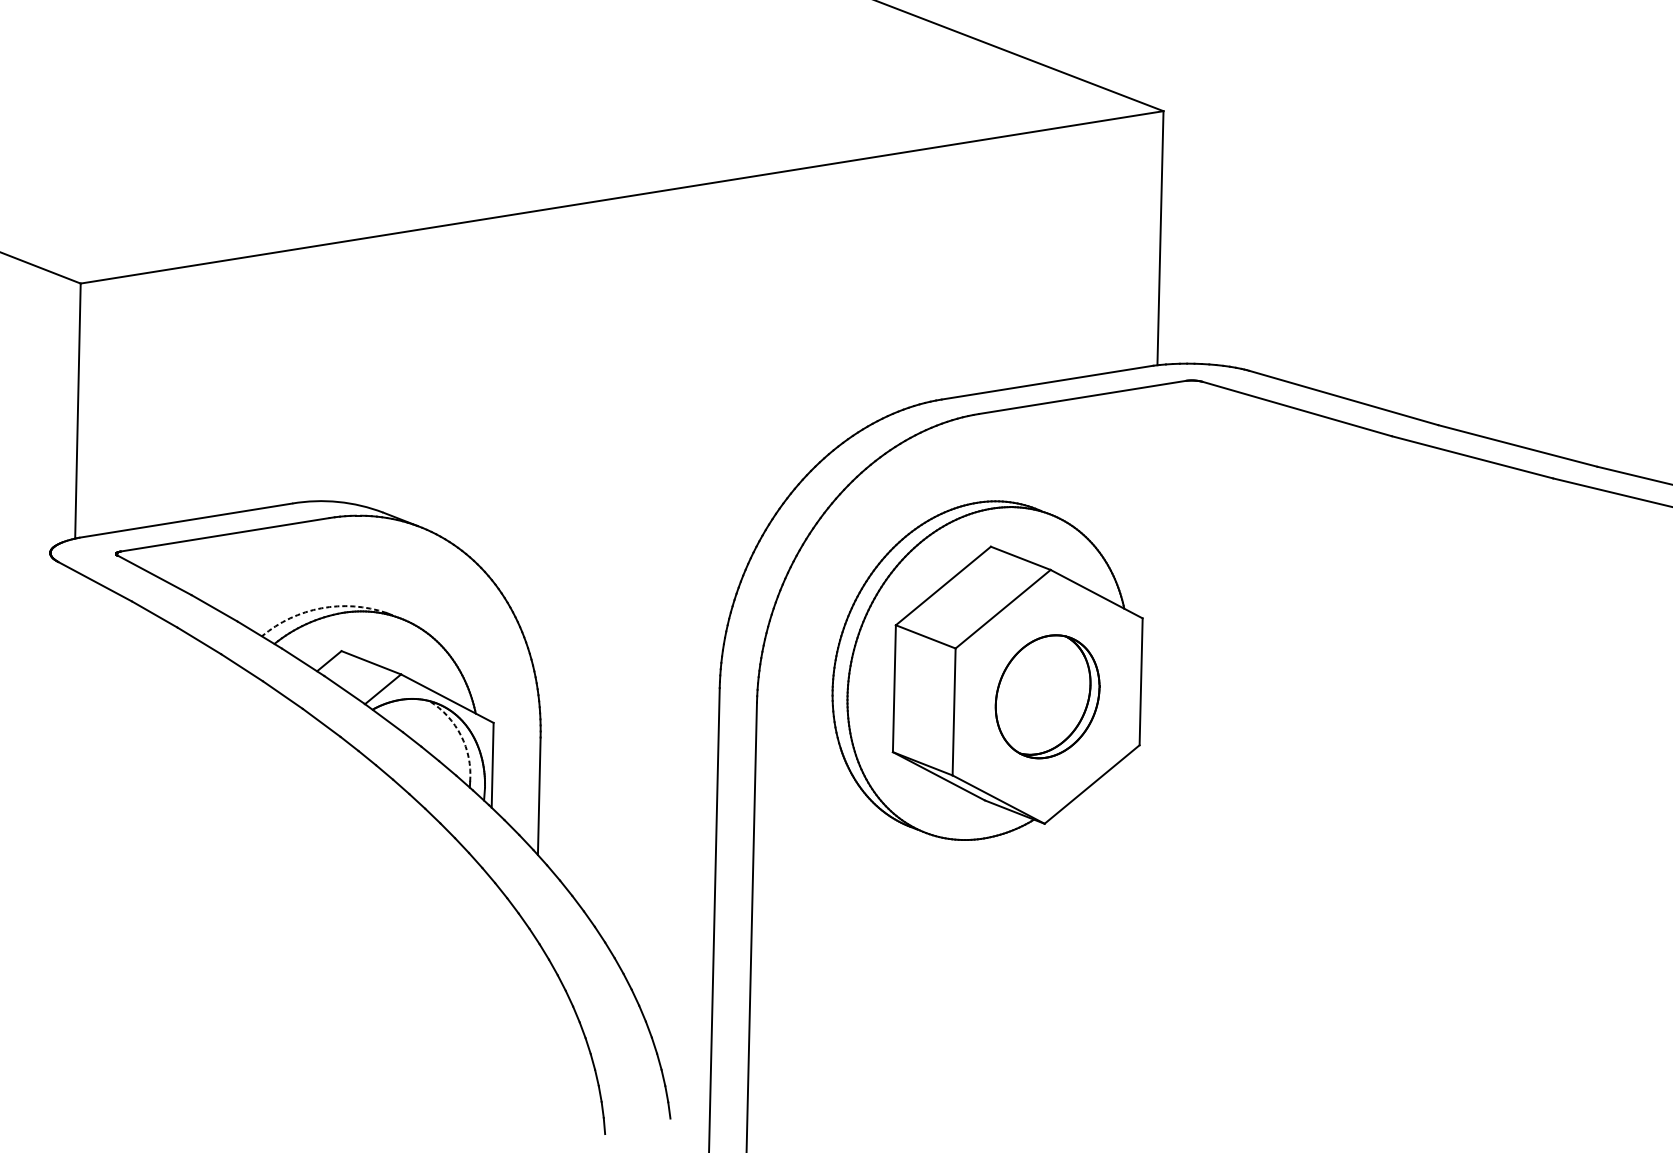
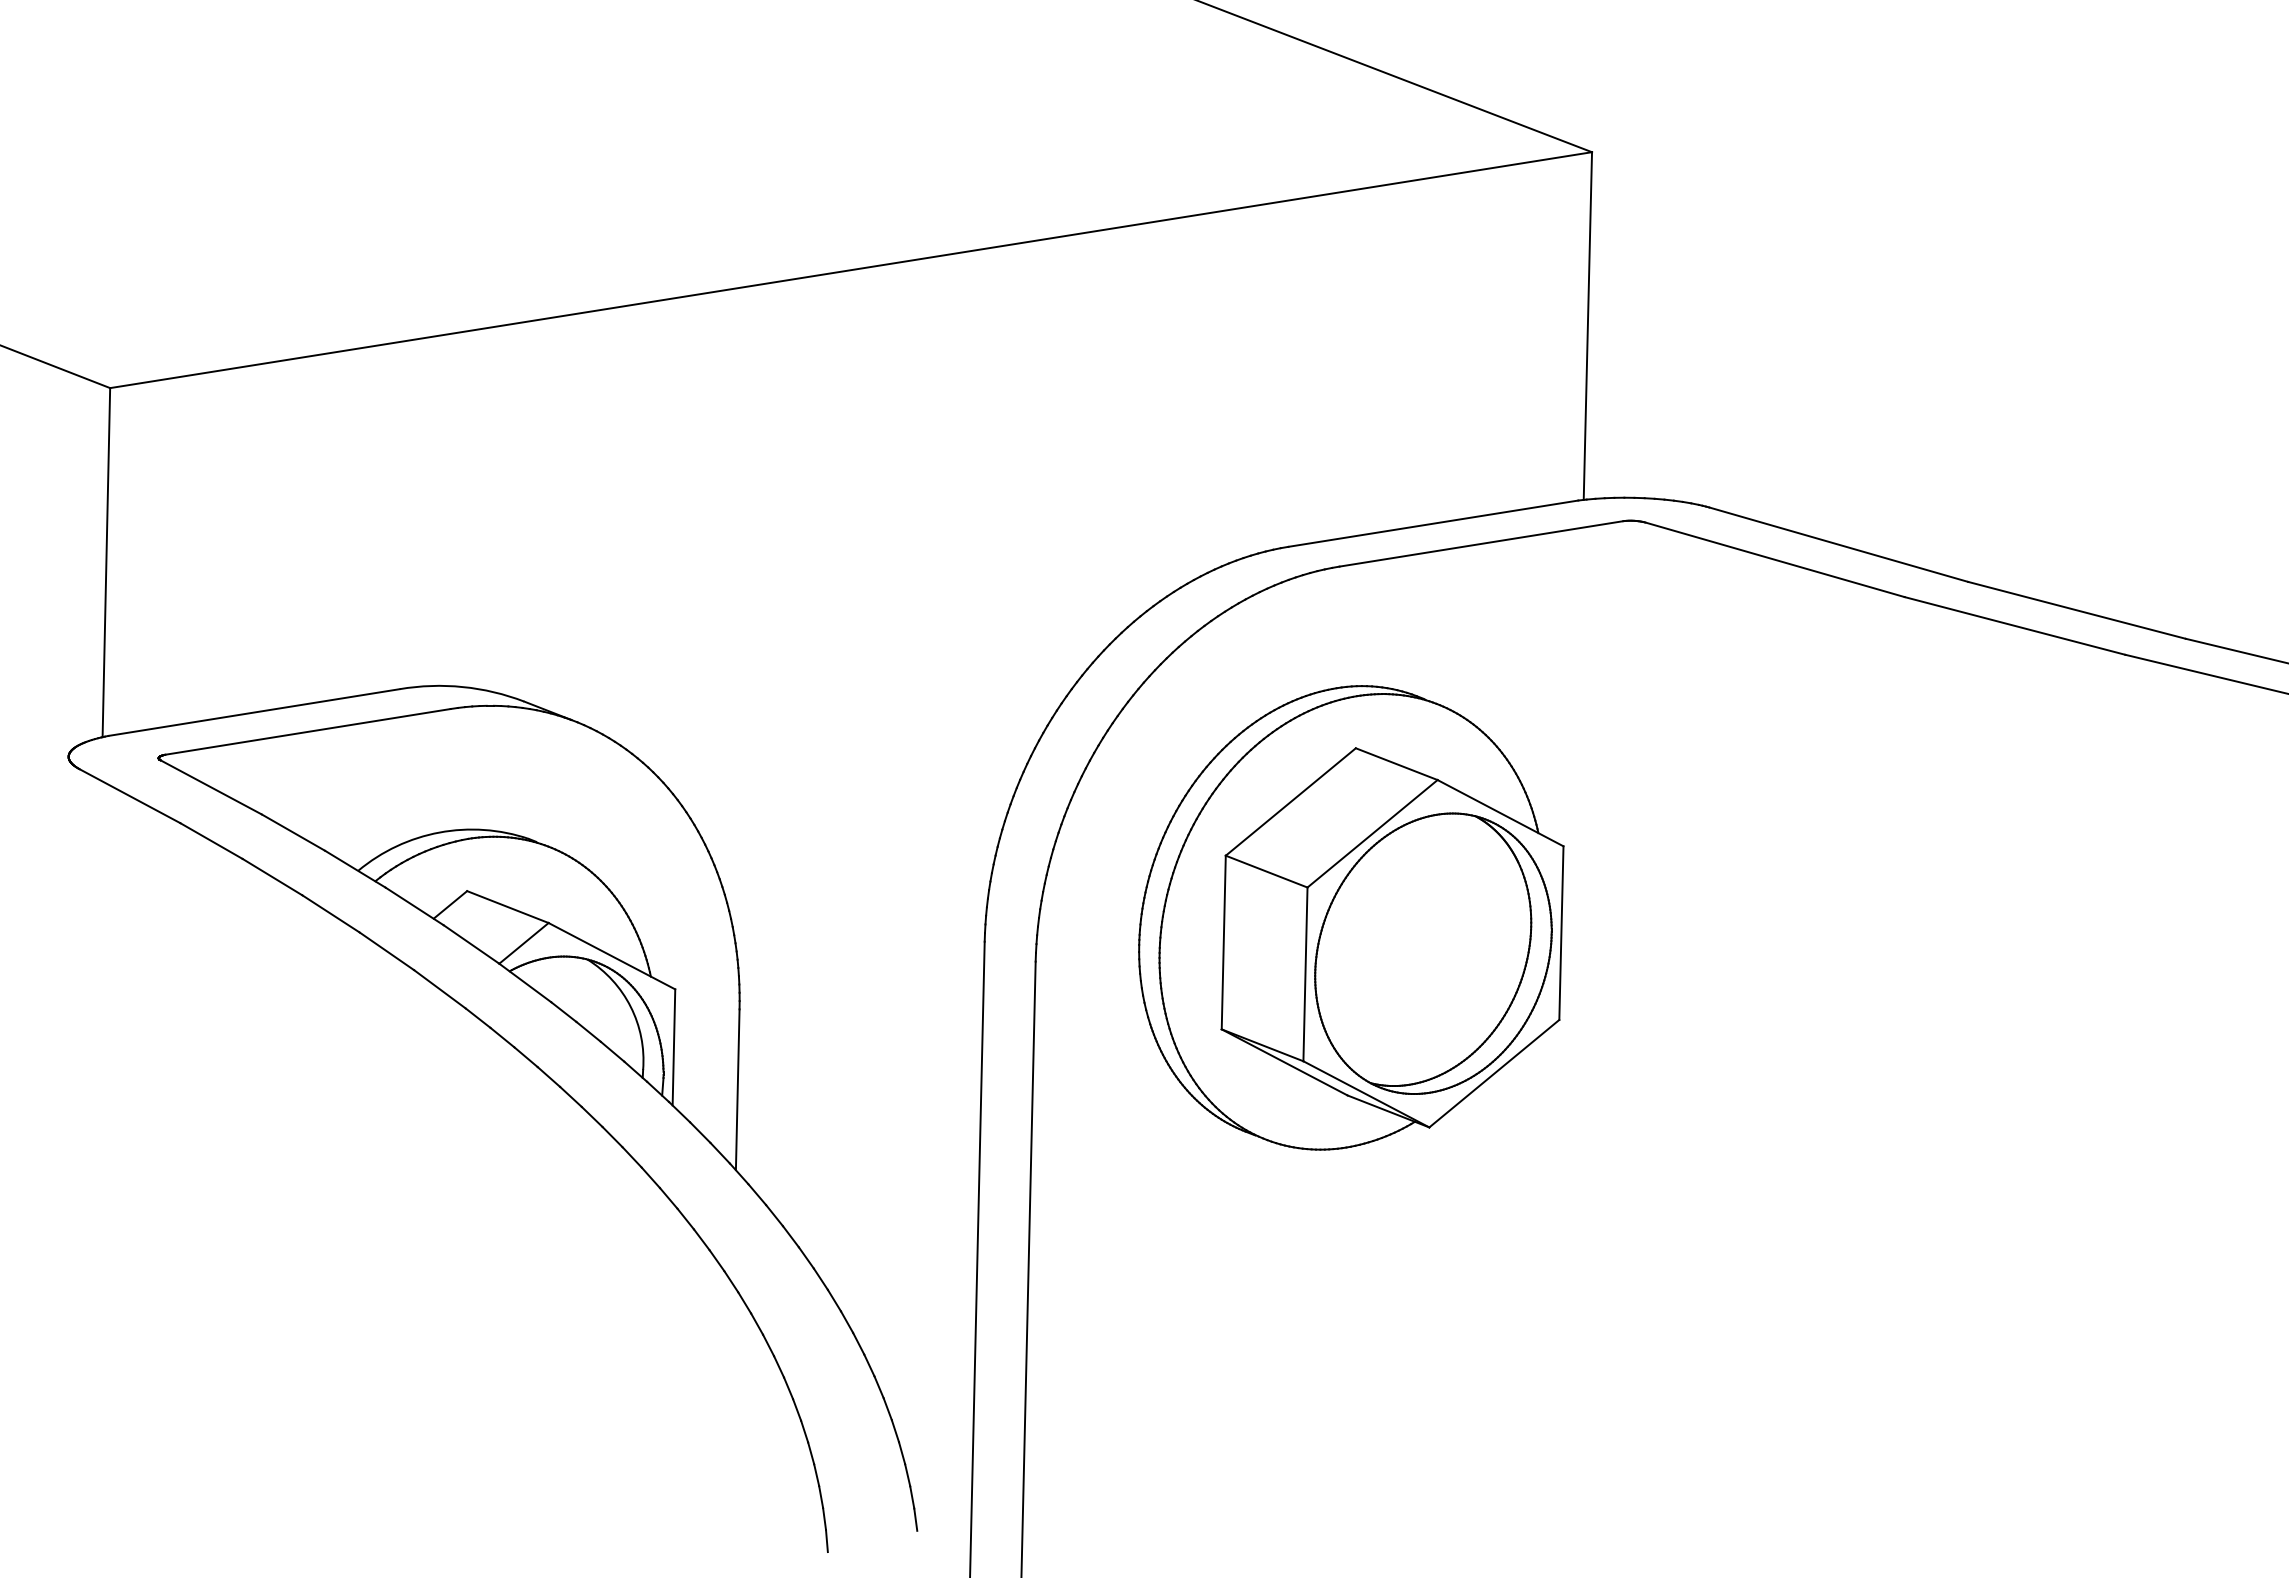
arc: (321, 608) -> (439, 832), dashed -> solid
part: (1047, 696) -> (1433, 953), size x1.67
arc: (460, 735) -> (630, 1006), dashed -> solid

